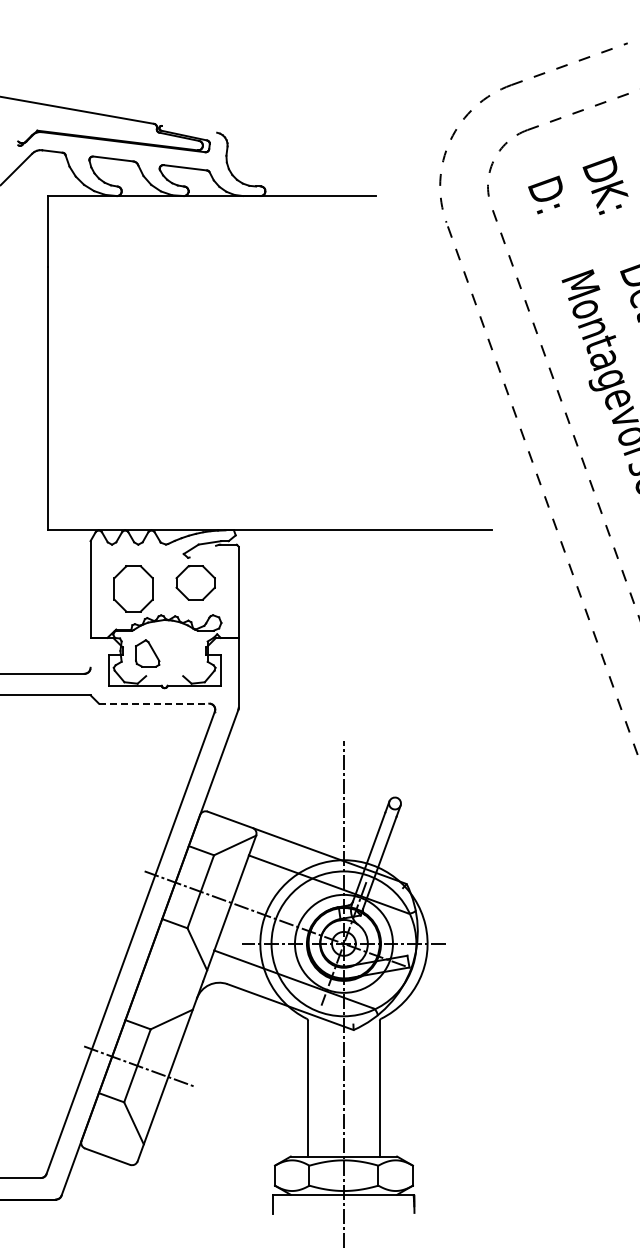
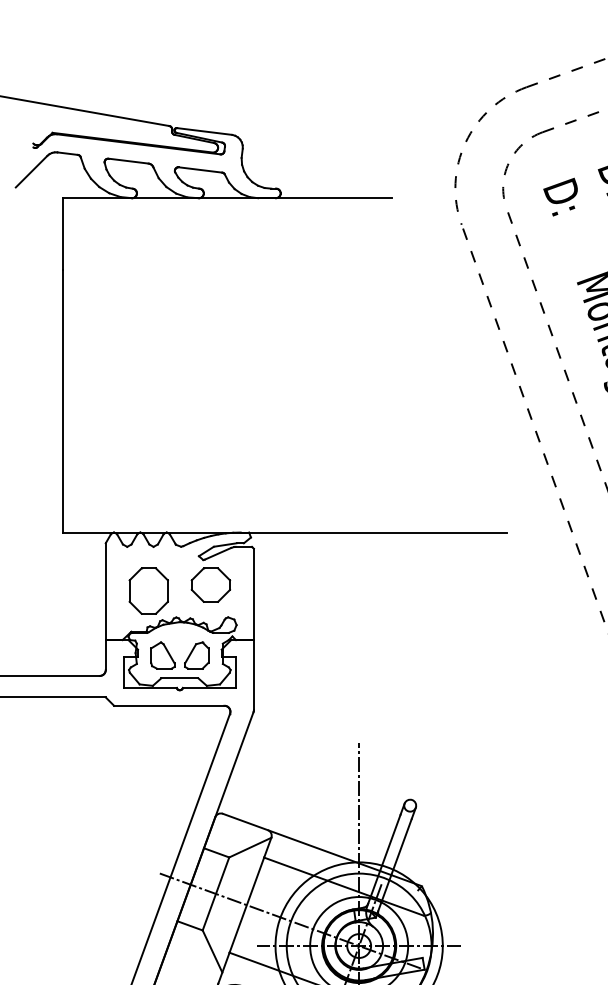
line: (189, 128) -> (204, 130), added
line: (202, 551) -> (217, 553), added
line: (90, 652) -> (105, 654), added
part: (181, 653) -> (196, 655), added
line: (164, 676) -> (179, 678), added
line: (154, 703) -> (169, 705), dashed -> solid

